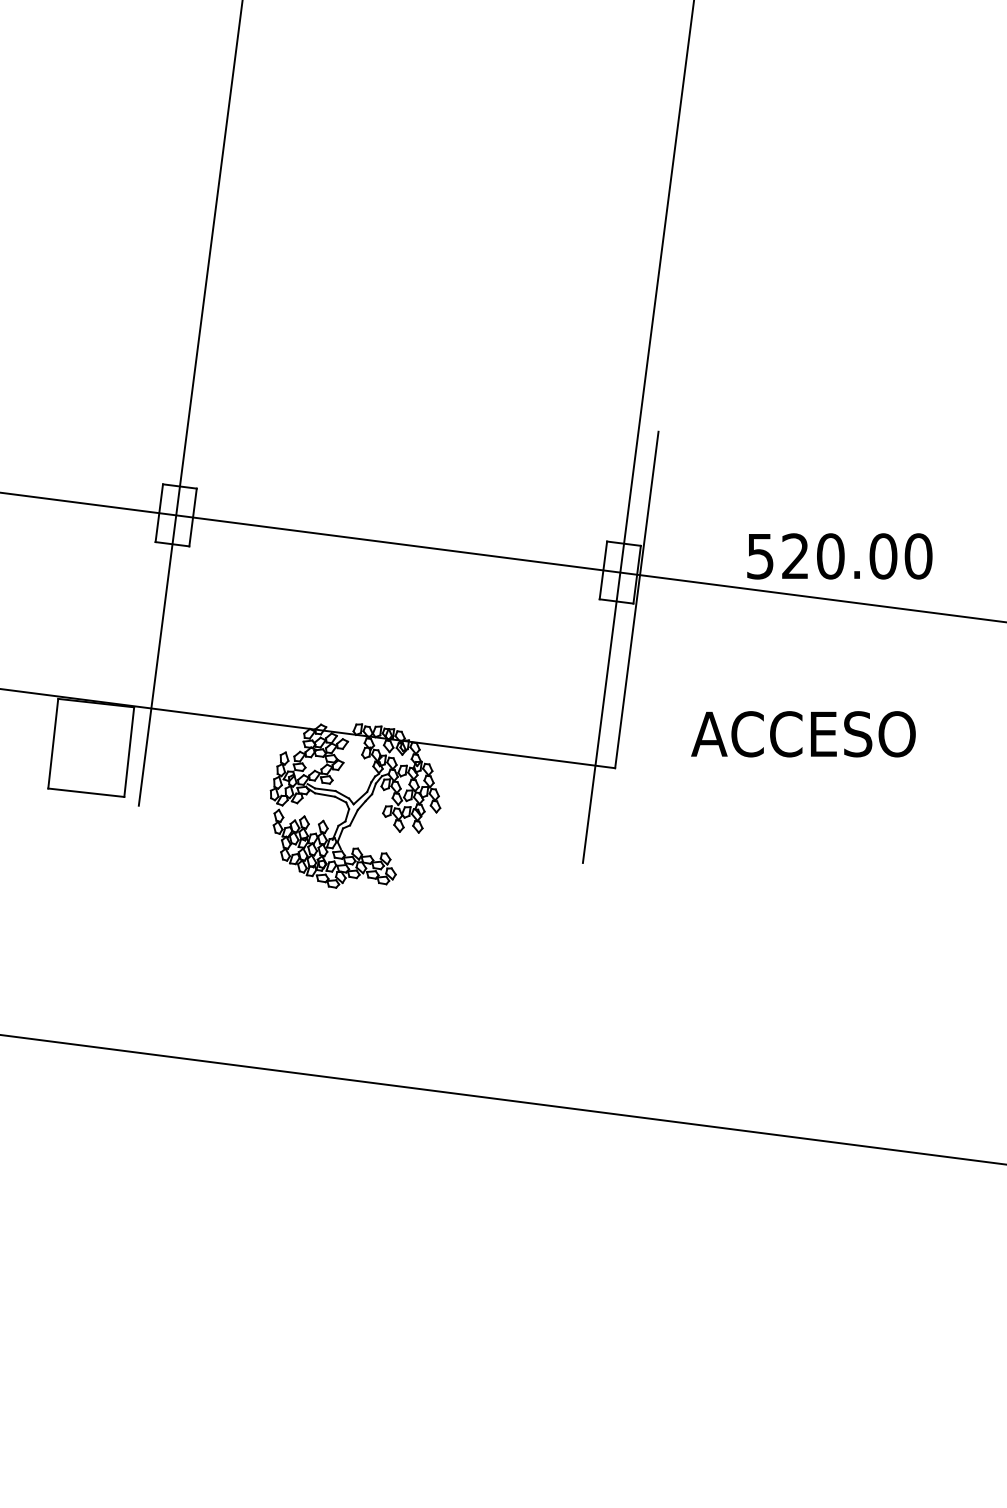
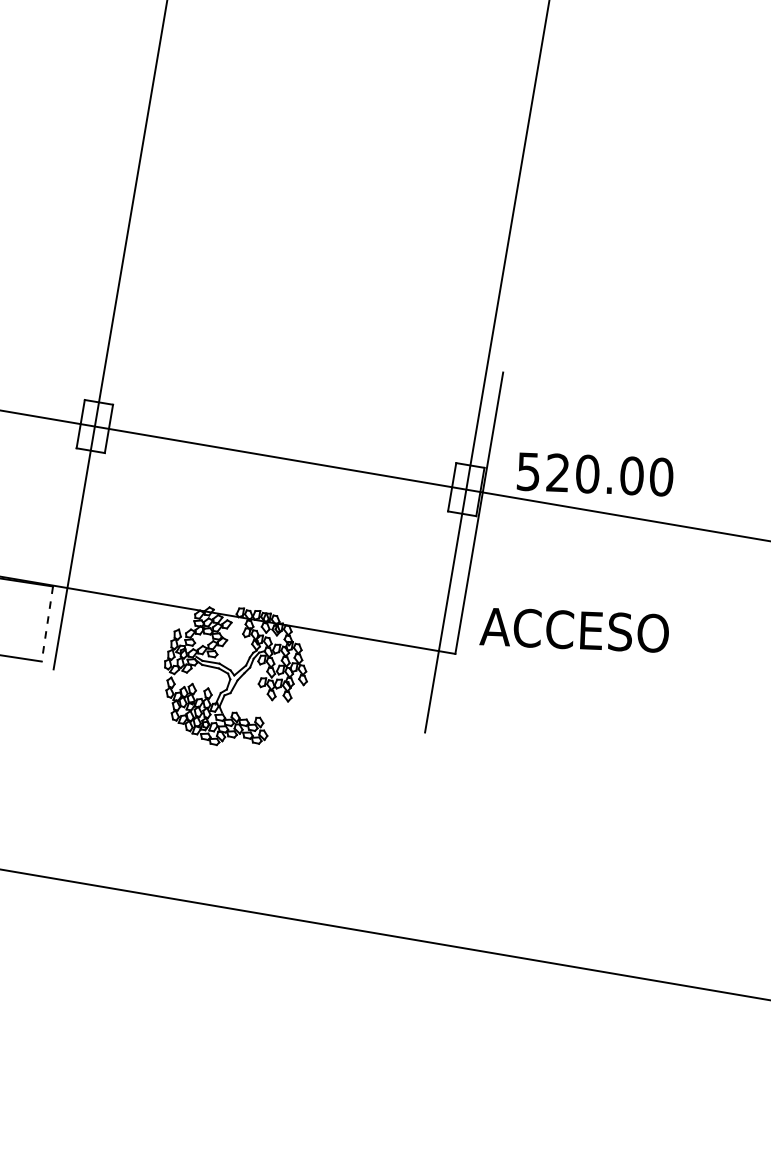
text: (839, 556) -> (595, 474), moved
text: (803, 734) -> (574, 630), moved
line: (129, 752) -> (47, 624), solid -> dashed

